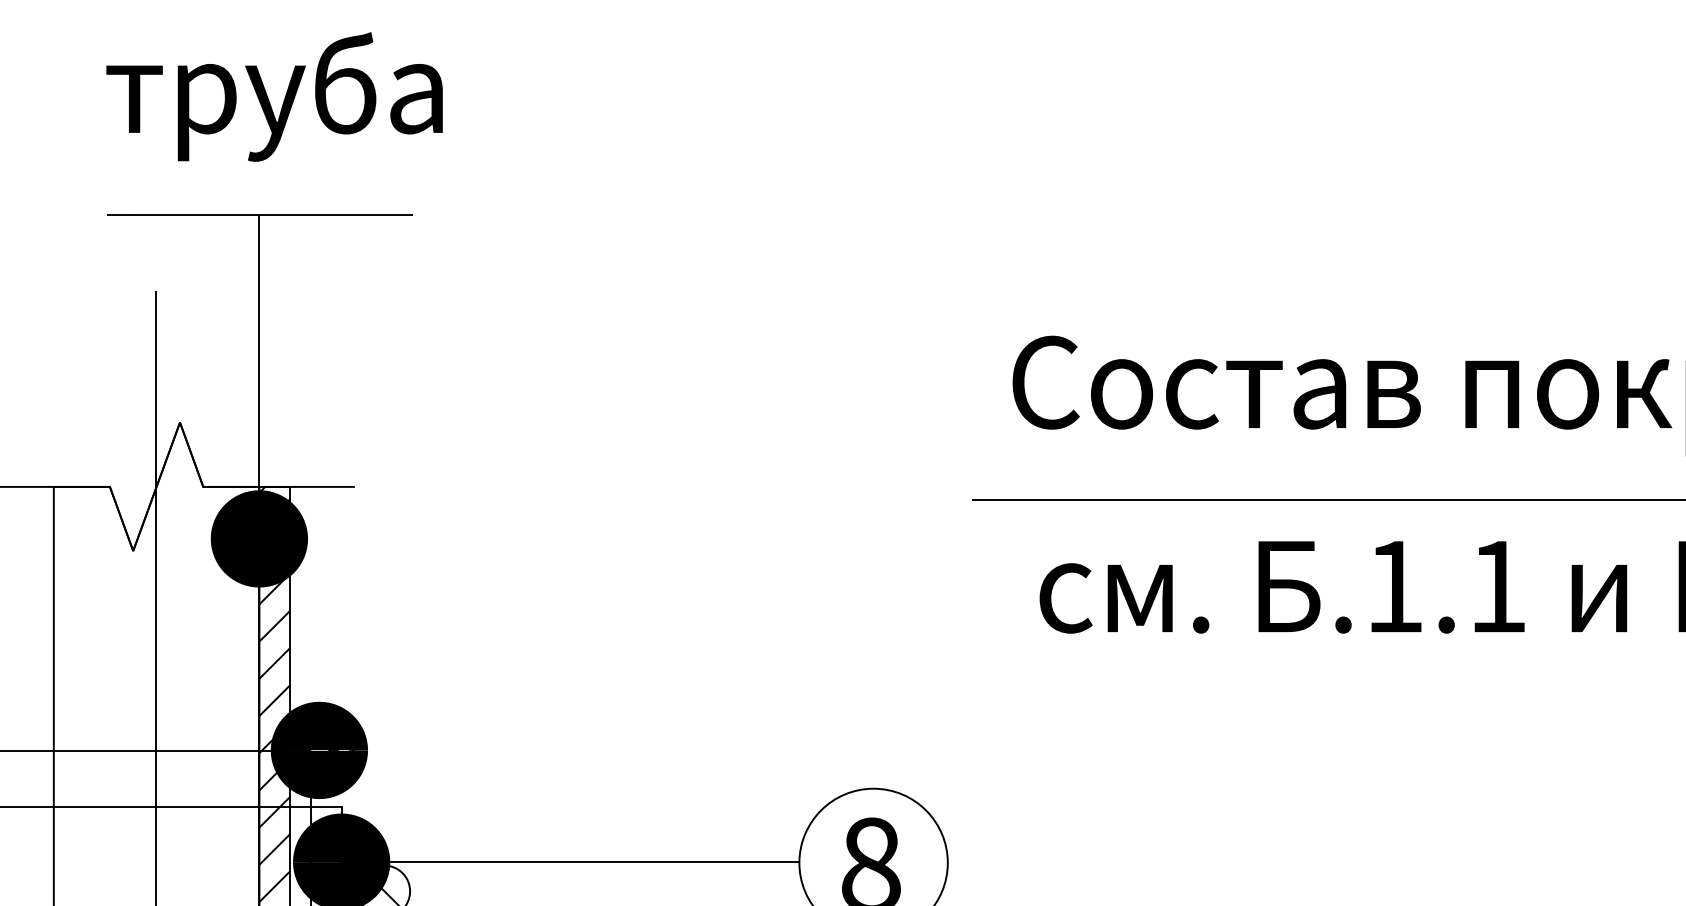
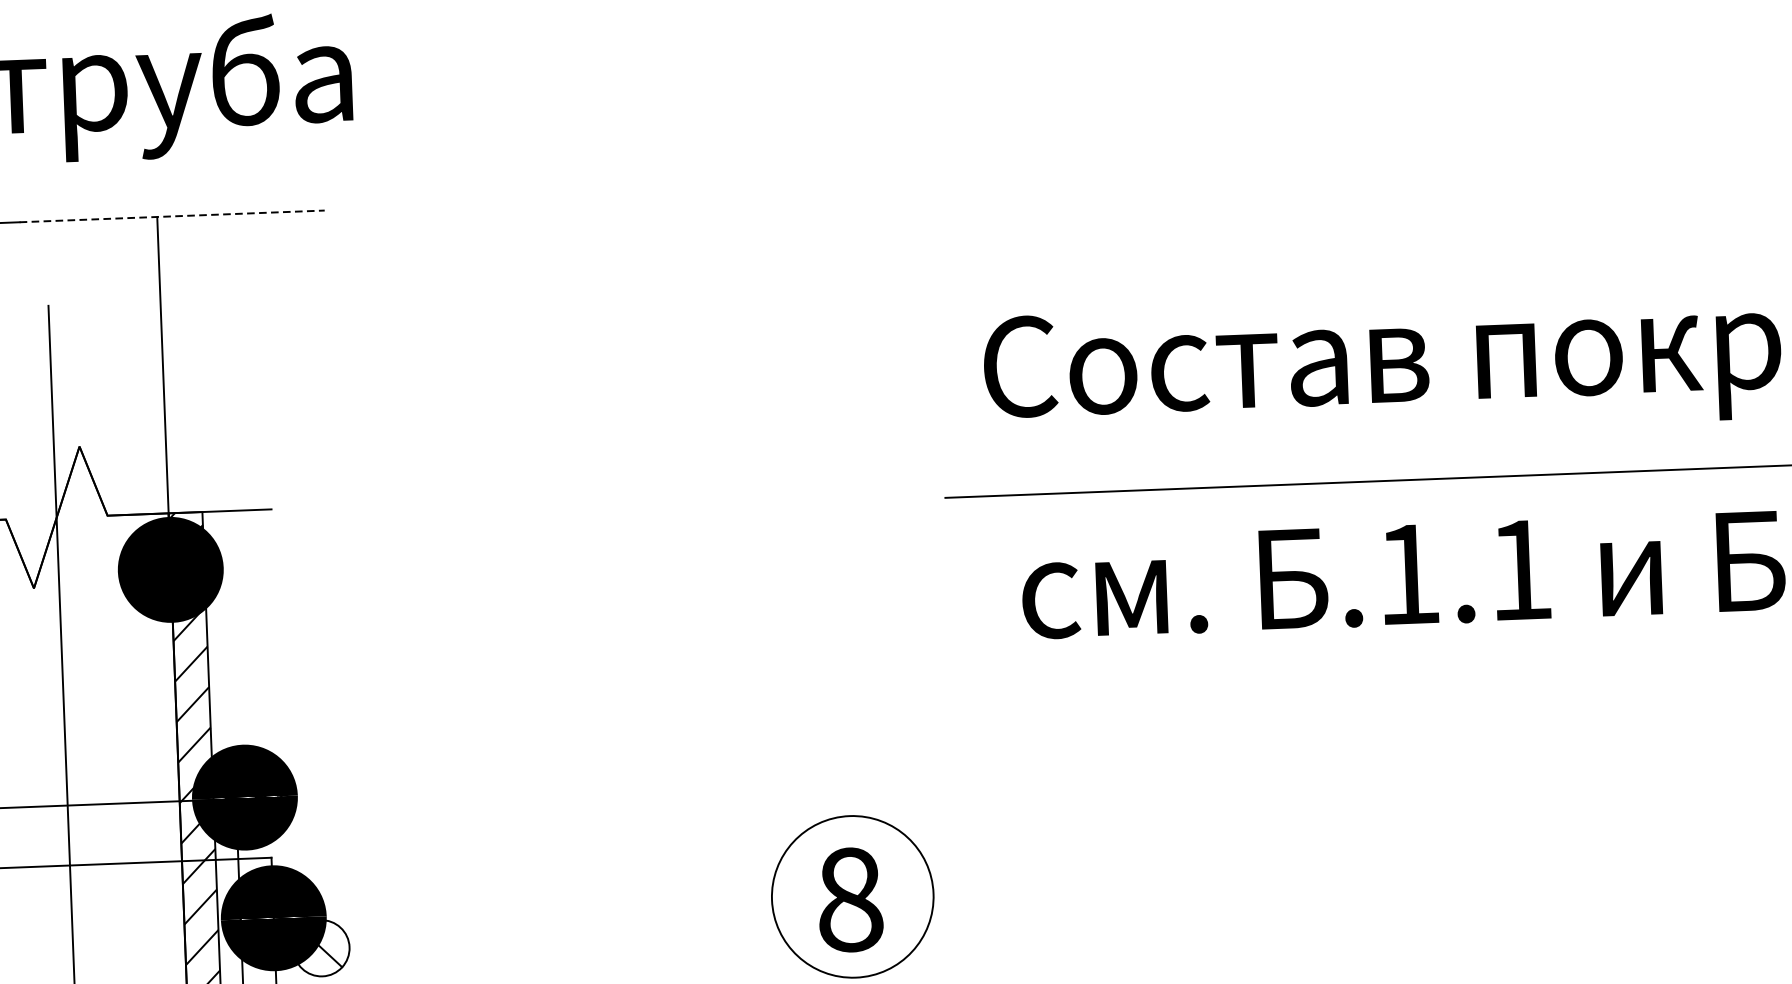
line: (273, 214) -> (172, 216), solid -> dashed
line: (570, 862) -> (522, 909), removed

